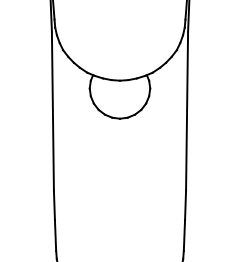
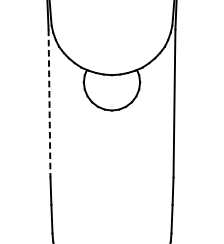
line: (52, 111) -> (49, 103), solid -> dashed

